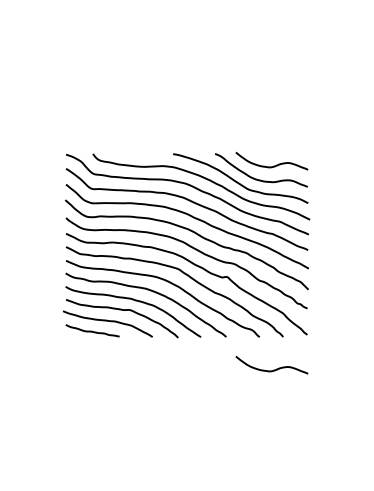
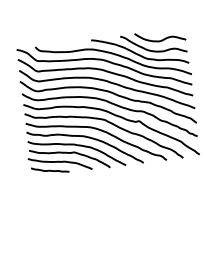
curve: (273, 369) -> (179, 181), removed

